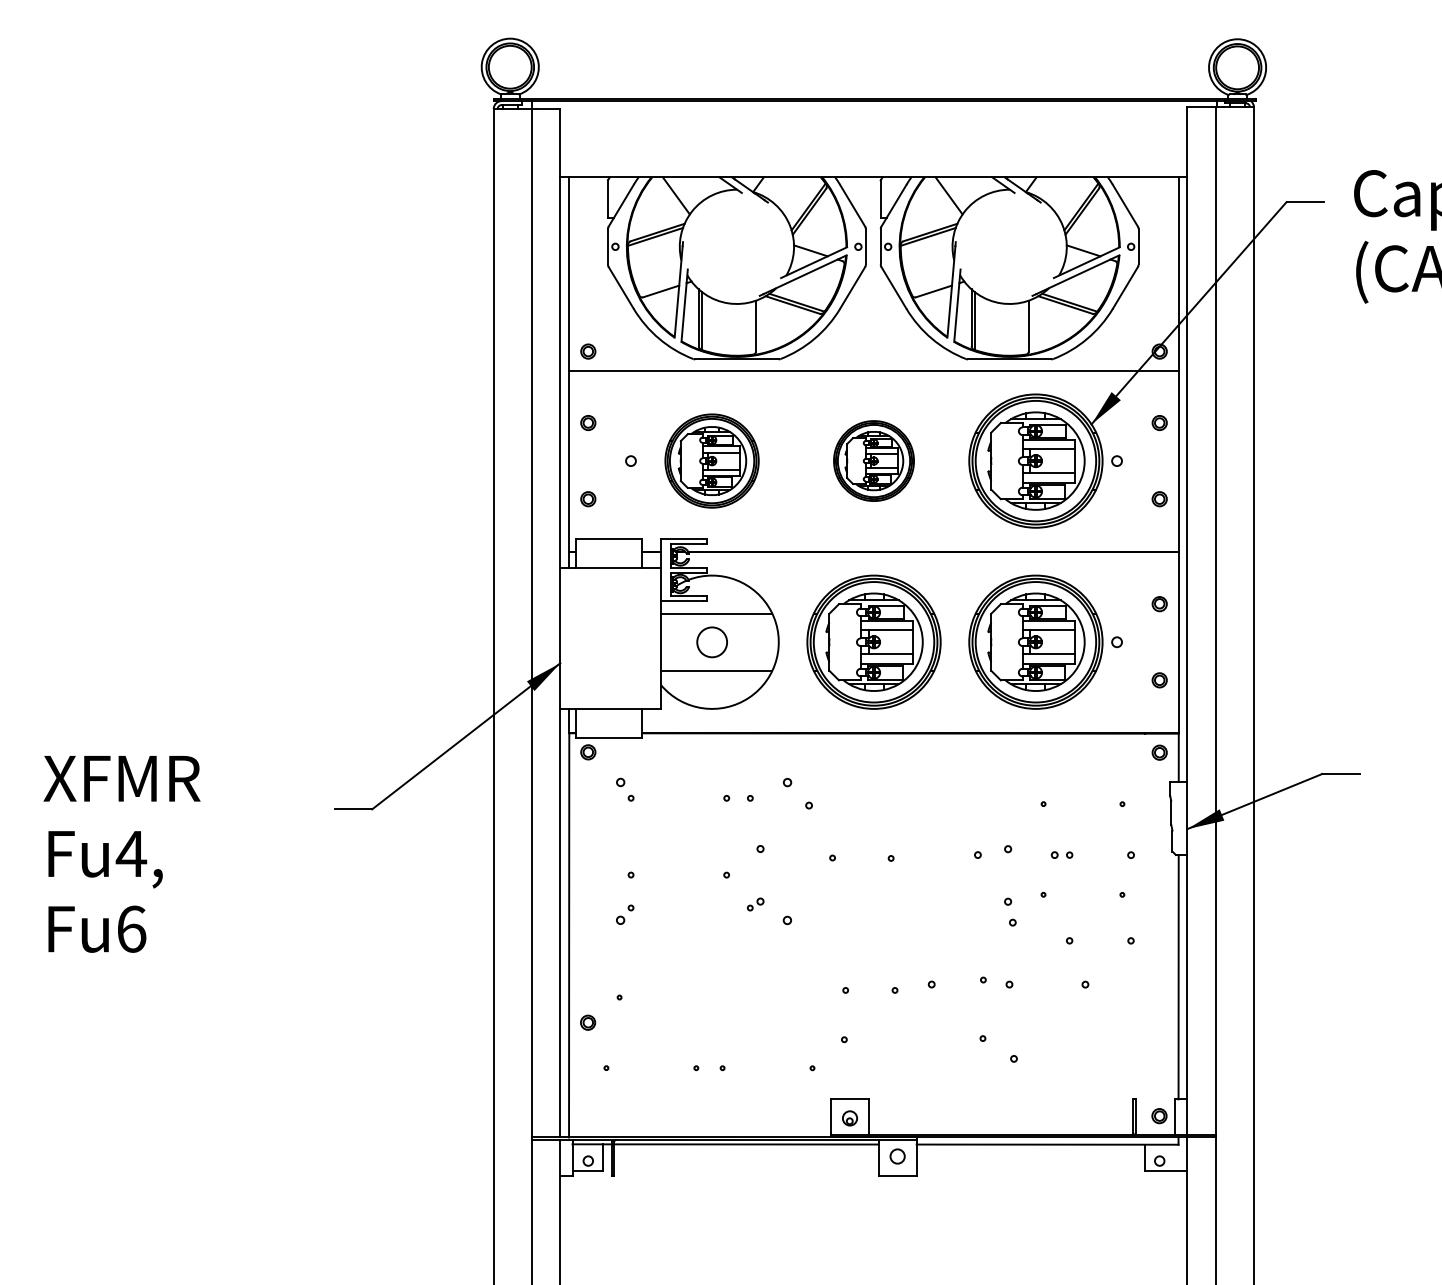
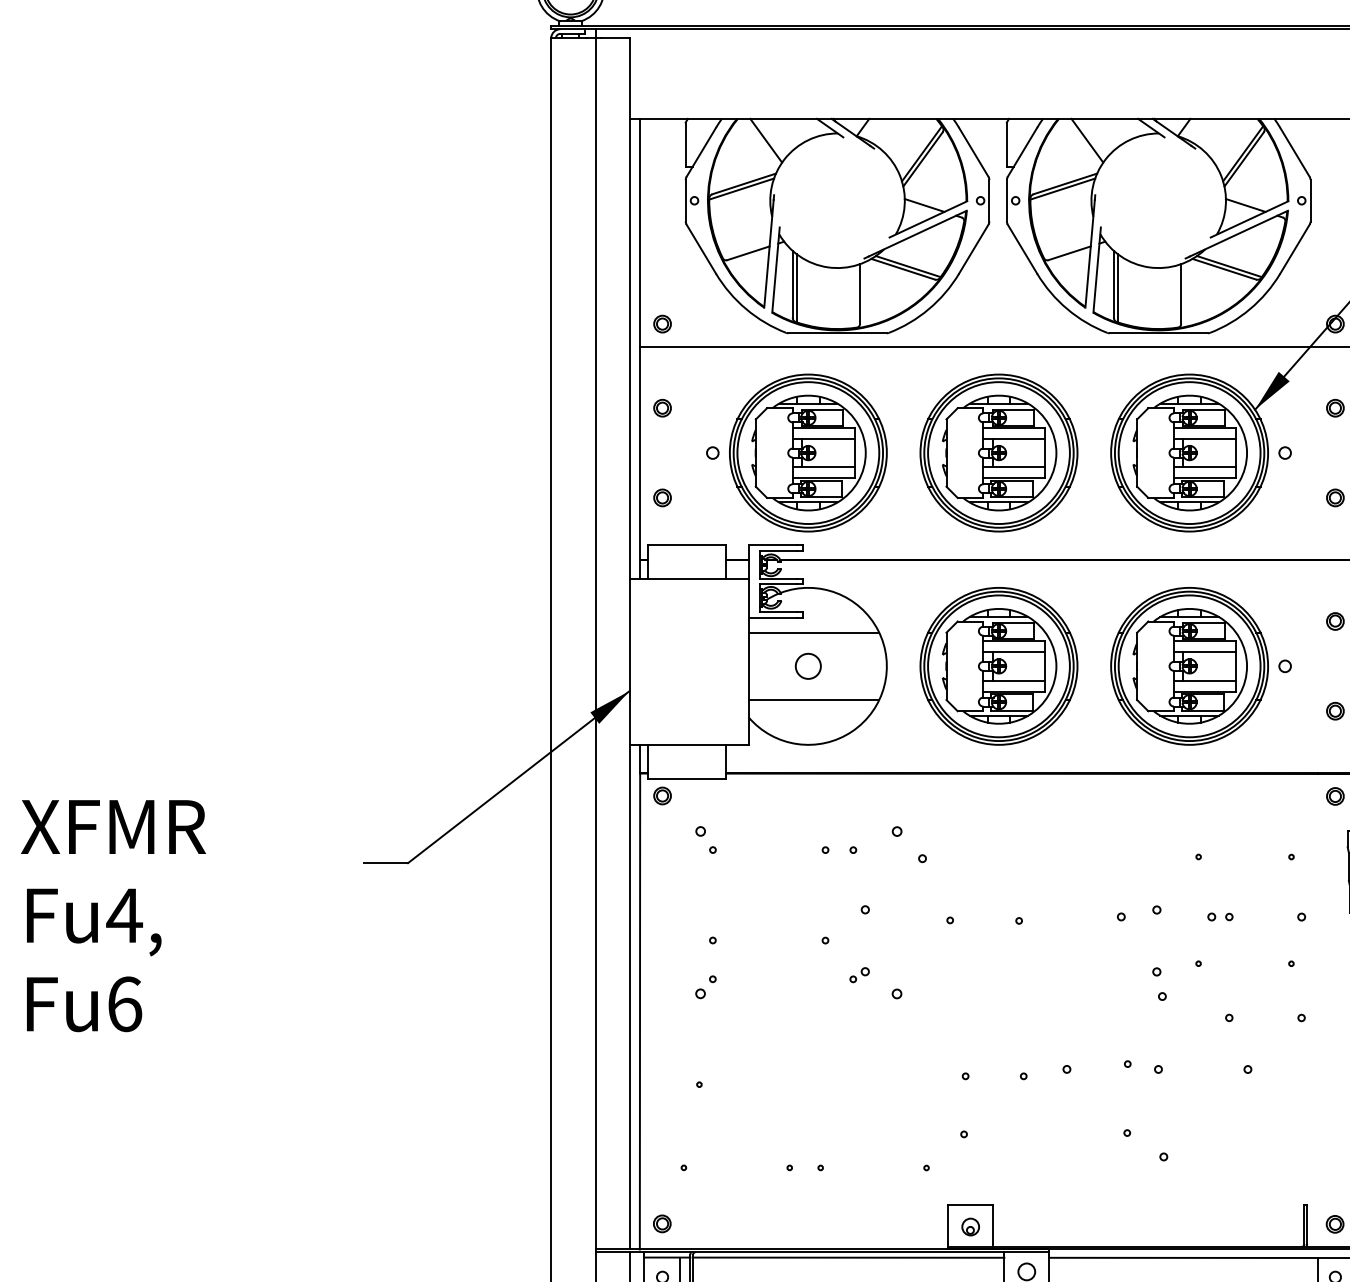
part: (711, 460) -> (807, 452), size x1.43
part: (873, 460) -> (998, 452), size x1.67
circle: (711, 641) -> (807, 665), size x0.71
part: (588, 1022) -> (662, 1223), moved

